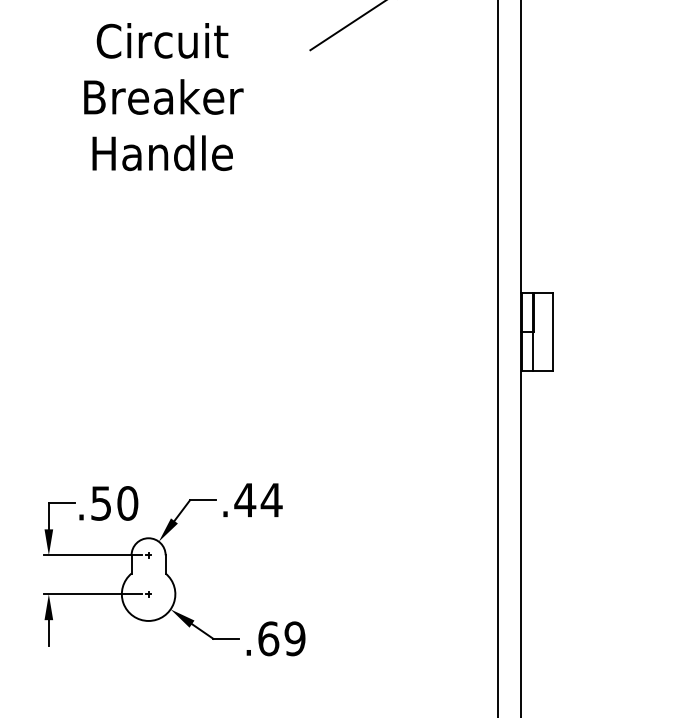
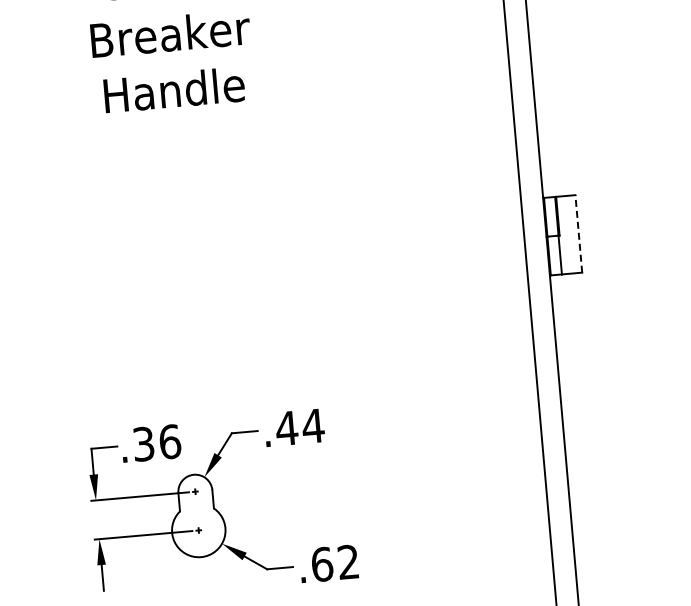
line: (553, 331) -> (579, 233), solid -> dashed
text: (114, 503) -> (156, 443), .50 -> .36
text: (294, 638) -> (347, 561), .69 -> .62

